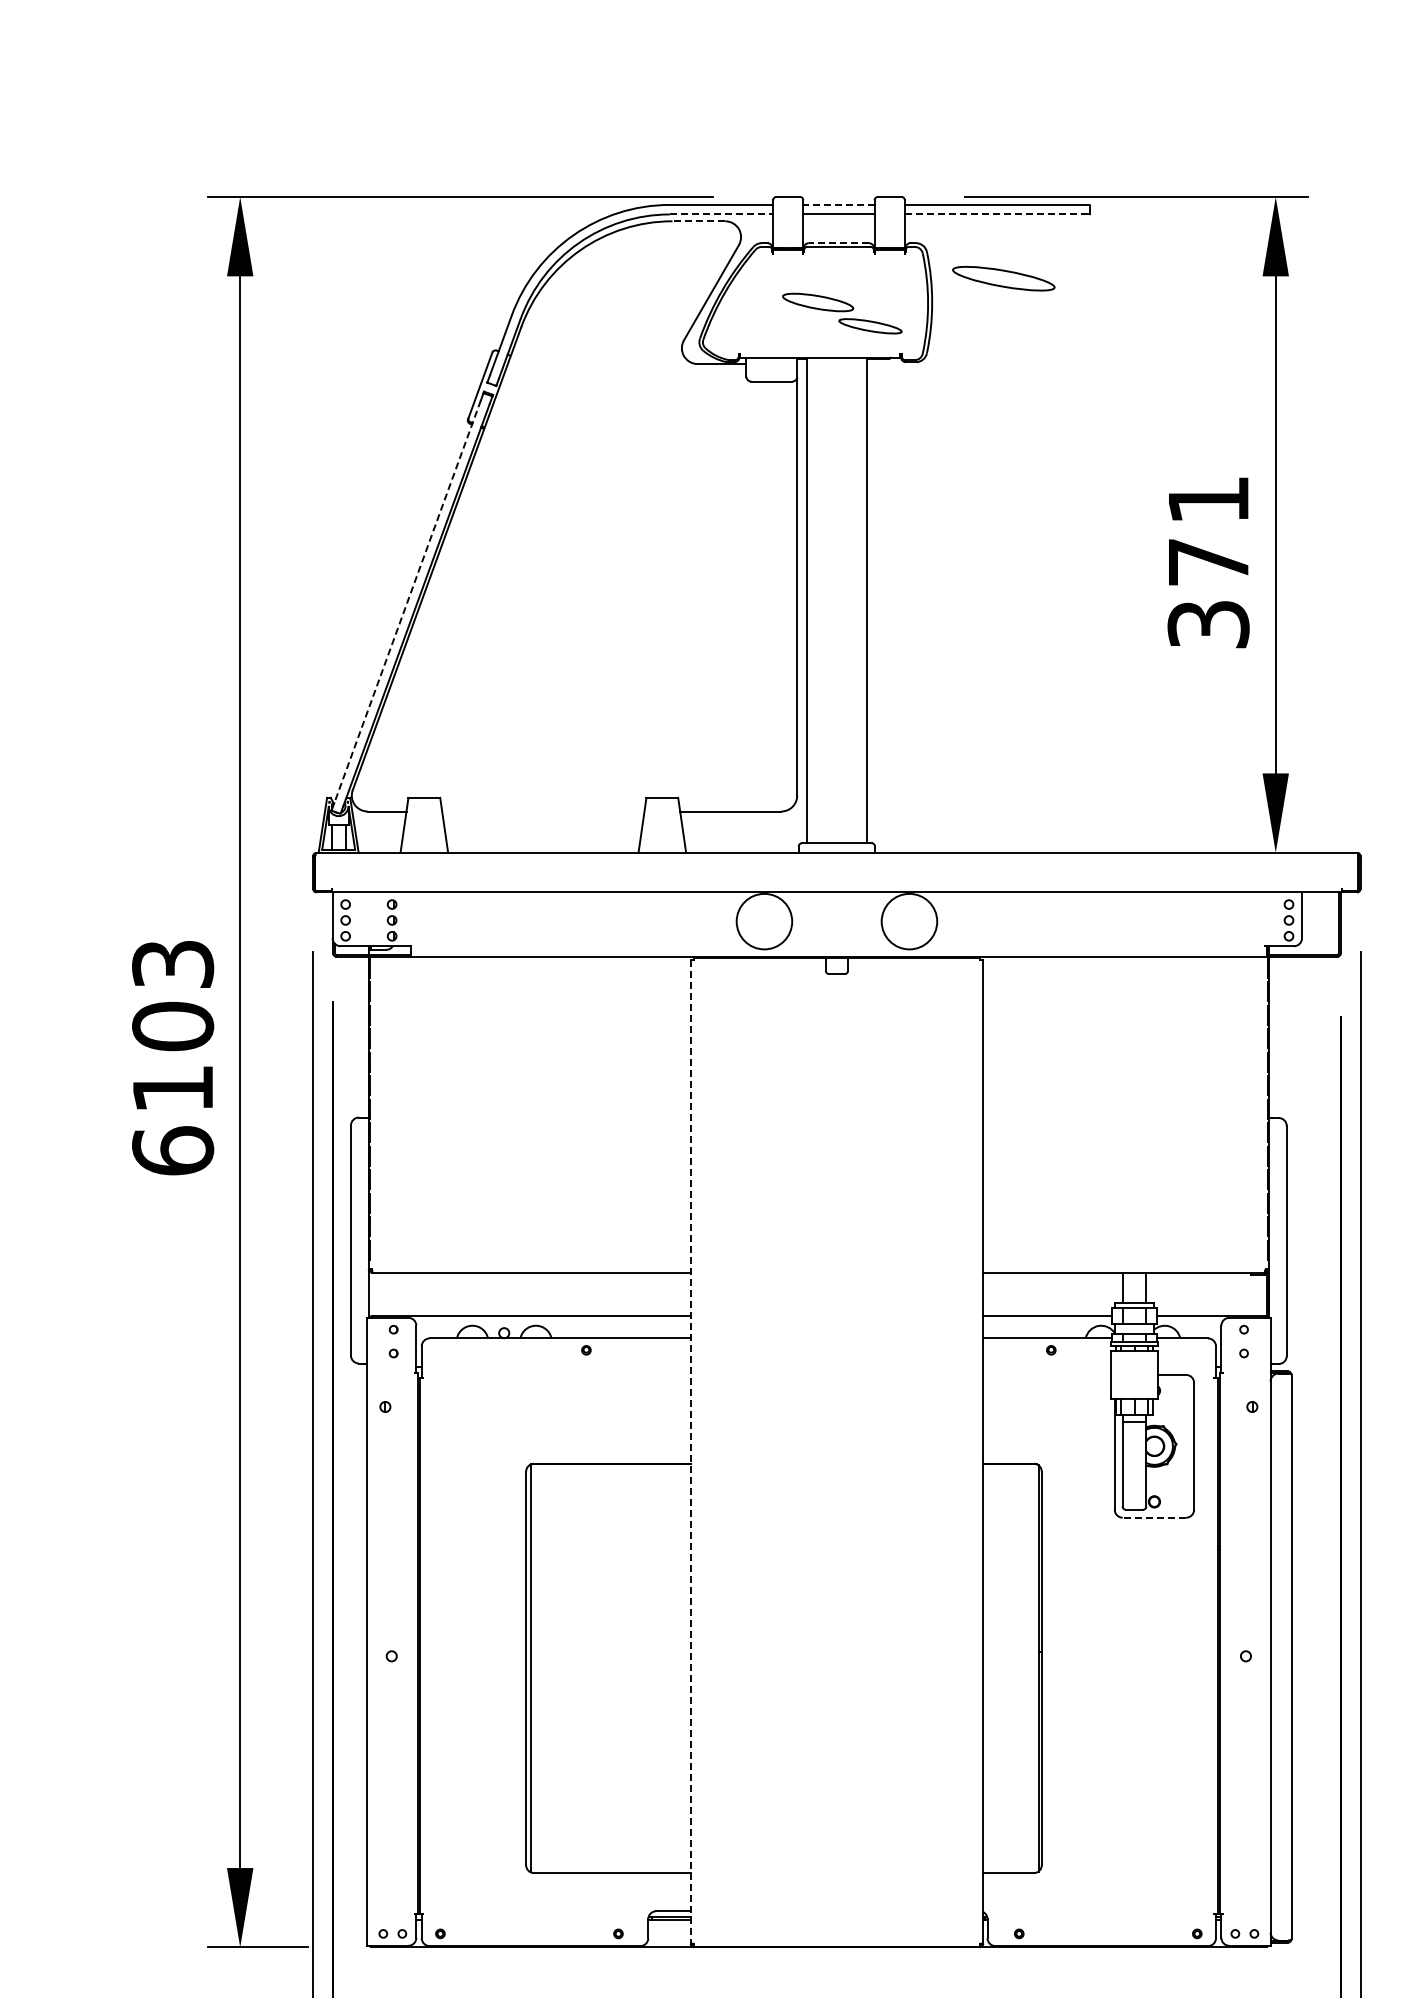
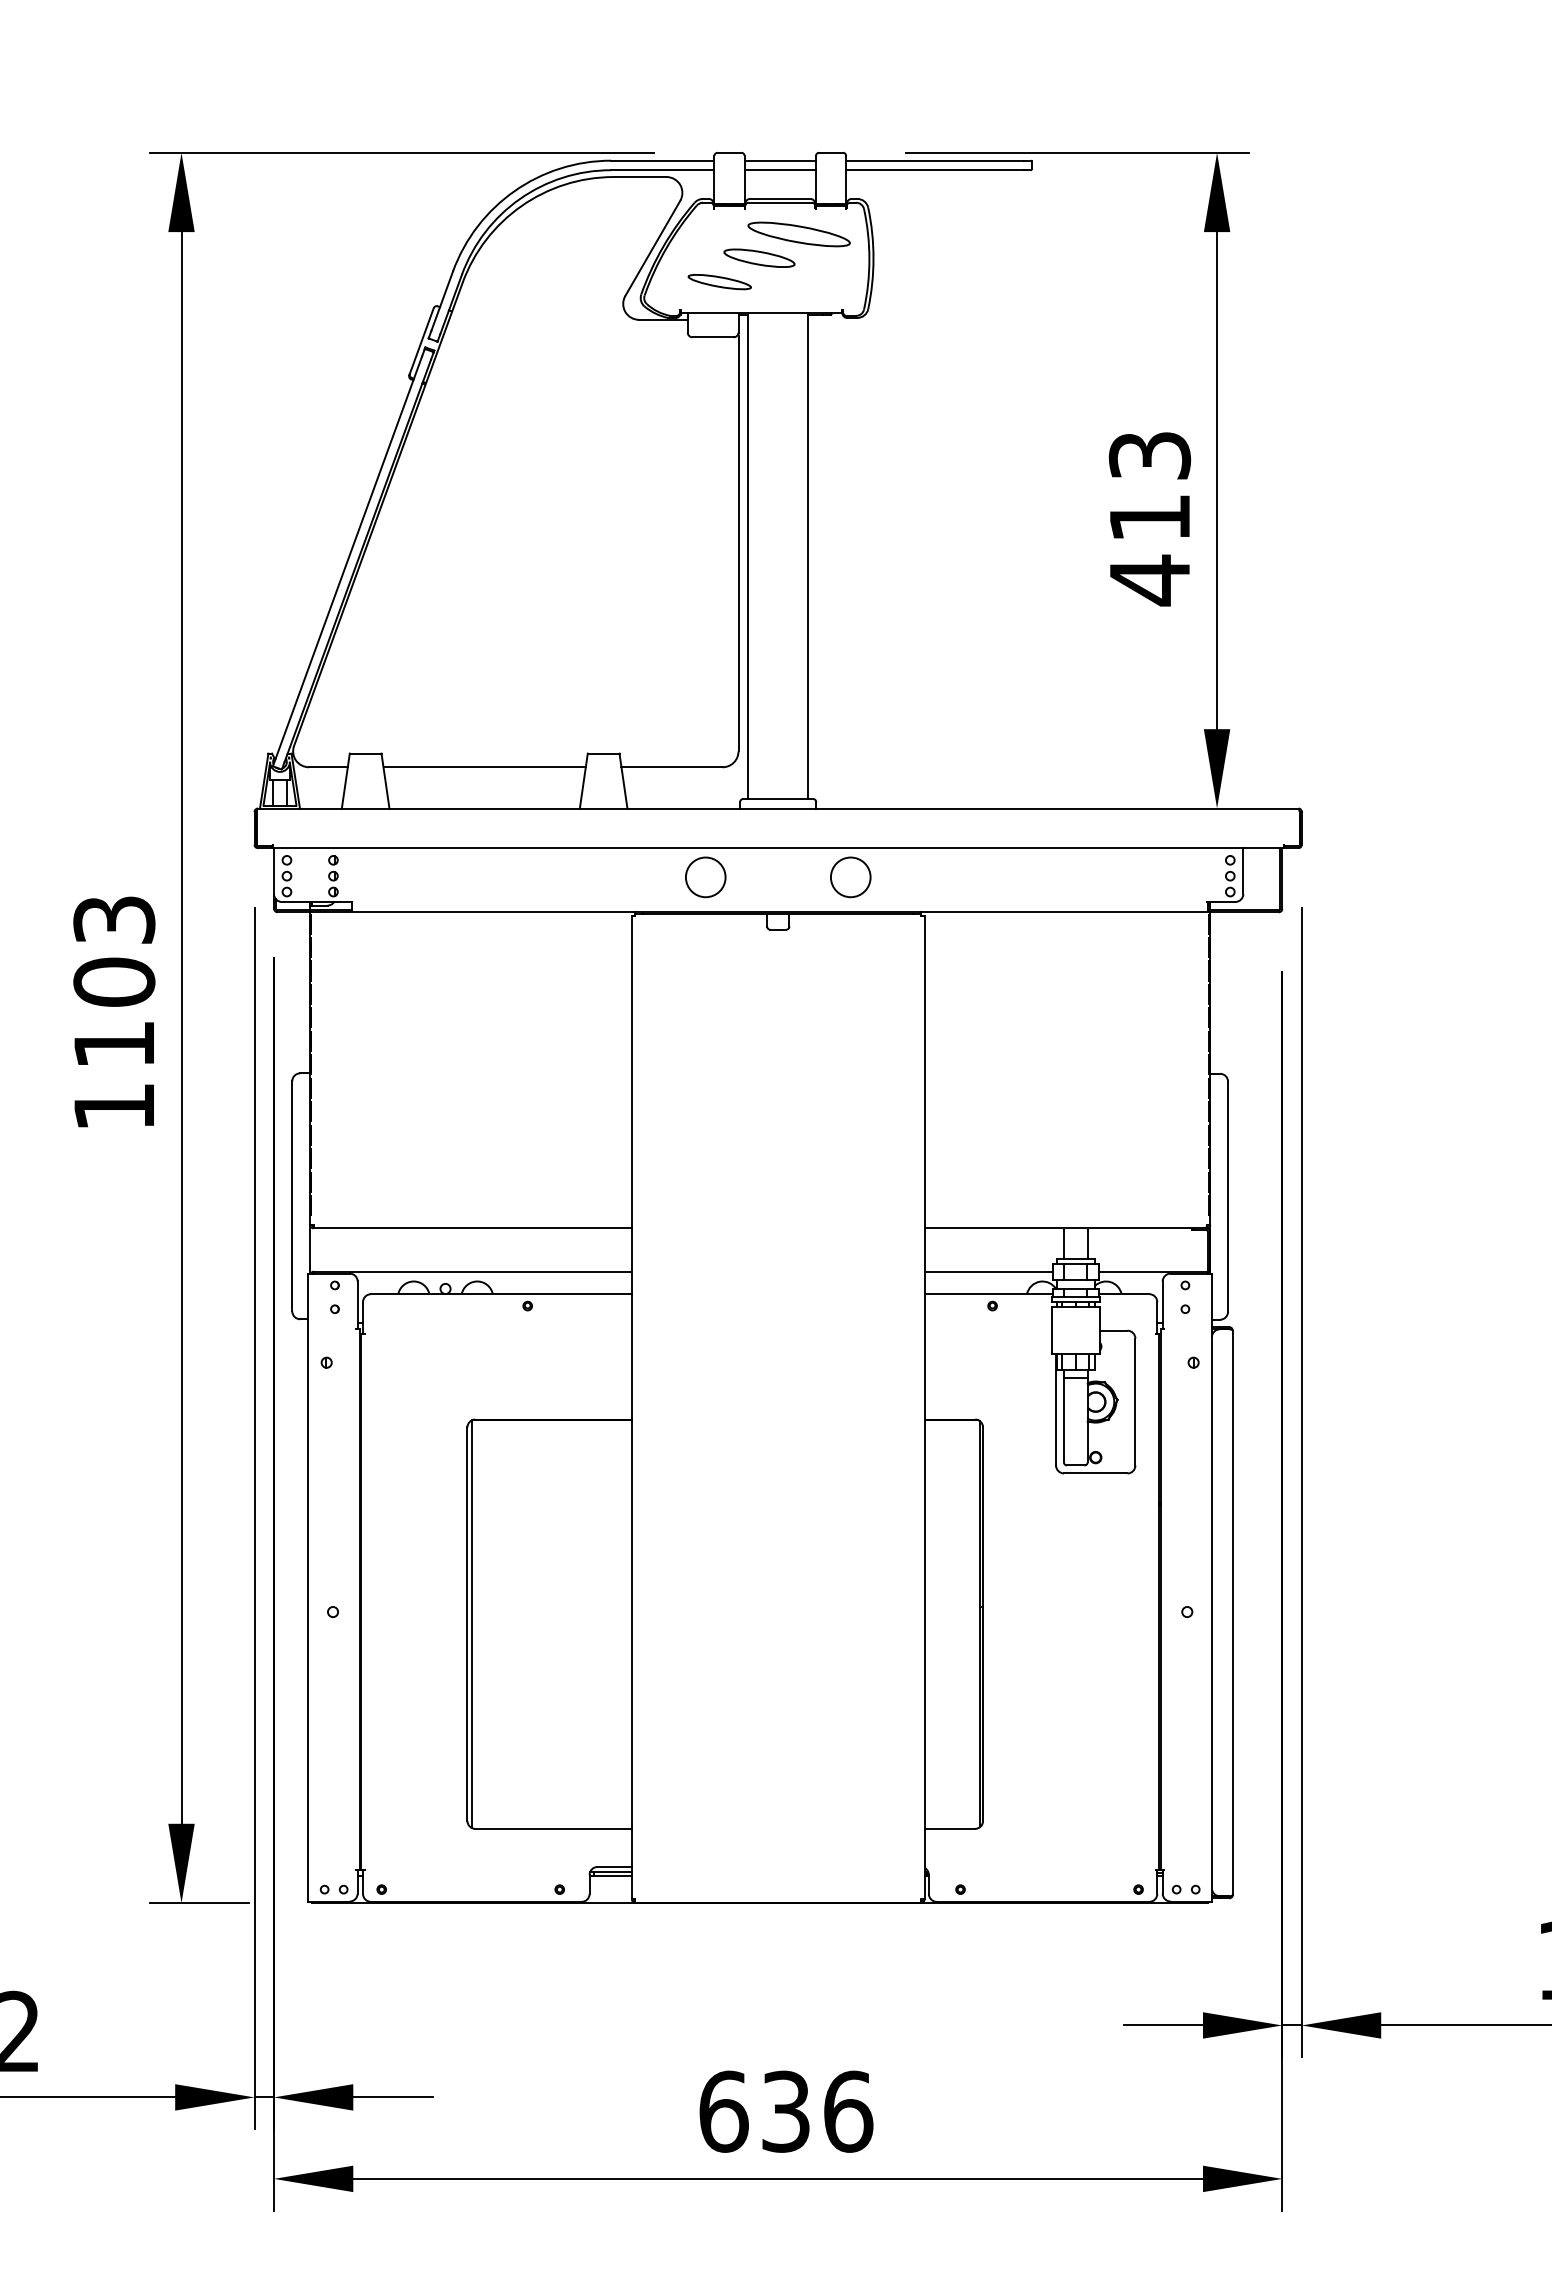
line: (839, 204) -> (780, 160), dashed -> solid
line: (721, 214) -> (662, 170), dashed -> solid
line: (993, 214) -> (934, 170), dashed -> solid
line: (698, 221) -> (639, 177), dashed -> solid
line: (838, 242) -> (779, 198), dashed -> solid
part: (1003, 278) -> (798, 234), moved
part: (870, 326) -> (719, 282), moved
text: (1208, 563) -> (1149, 519), 371 -> 413
line: (407, 602) -> (348, 558), dashed -> solid
line: (543, 811) -> (484, 767), added
circle: (764, 921) -> (705, 877), size x0.71
circle: (909, 921) -> (850, 877), size x0.71
text: (173, 1150) -> (114, 1106), 6103 -> 1103
line: (690, 1451) -> (631, 1407), dashed -> solid
line: (1154, 1517) -> (1095, 1473), dashed -> solid

